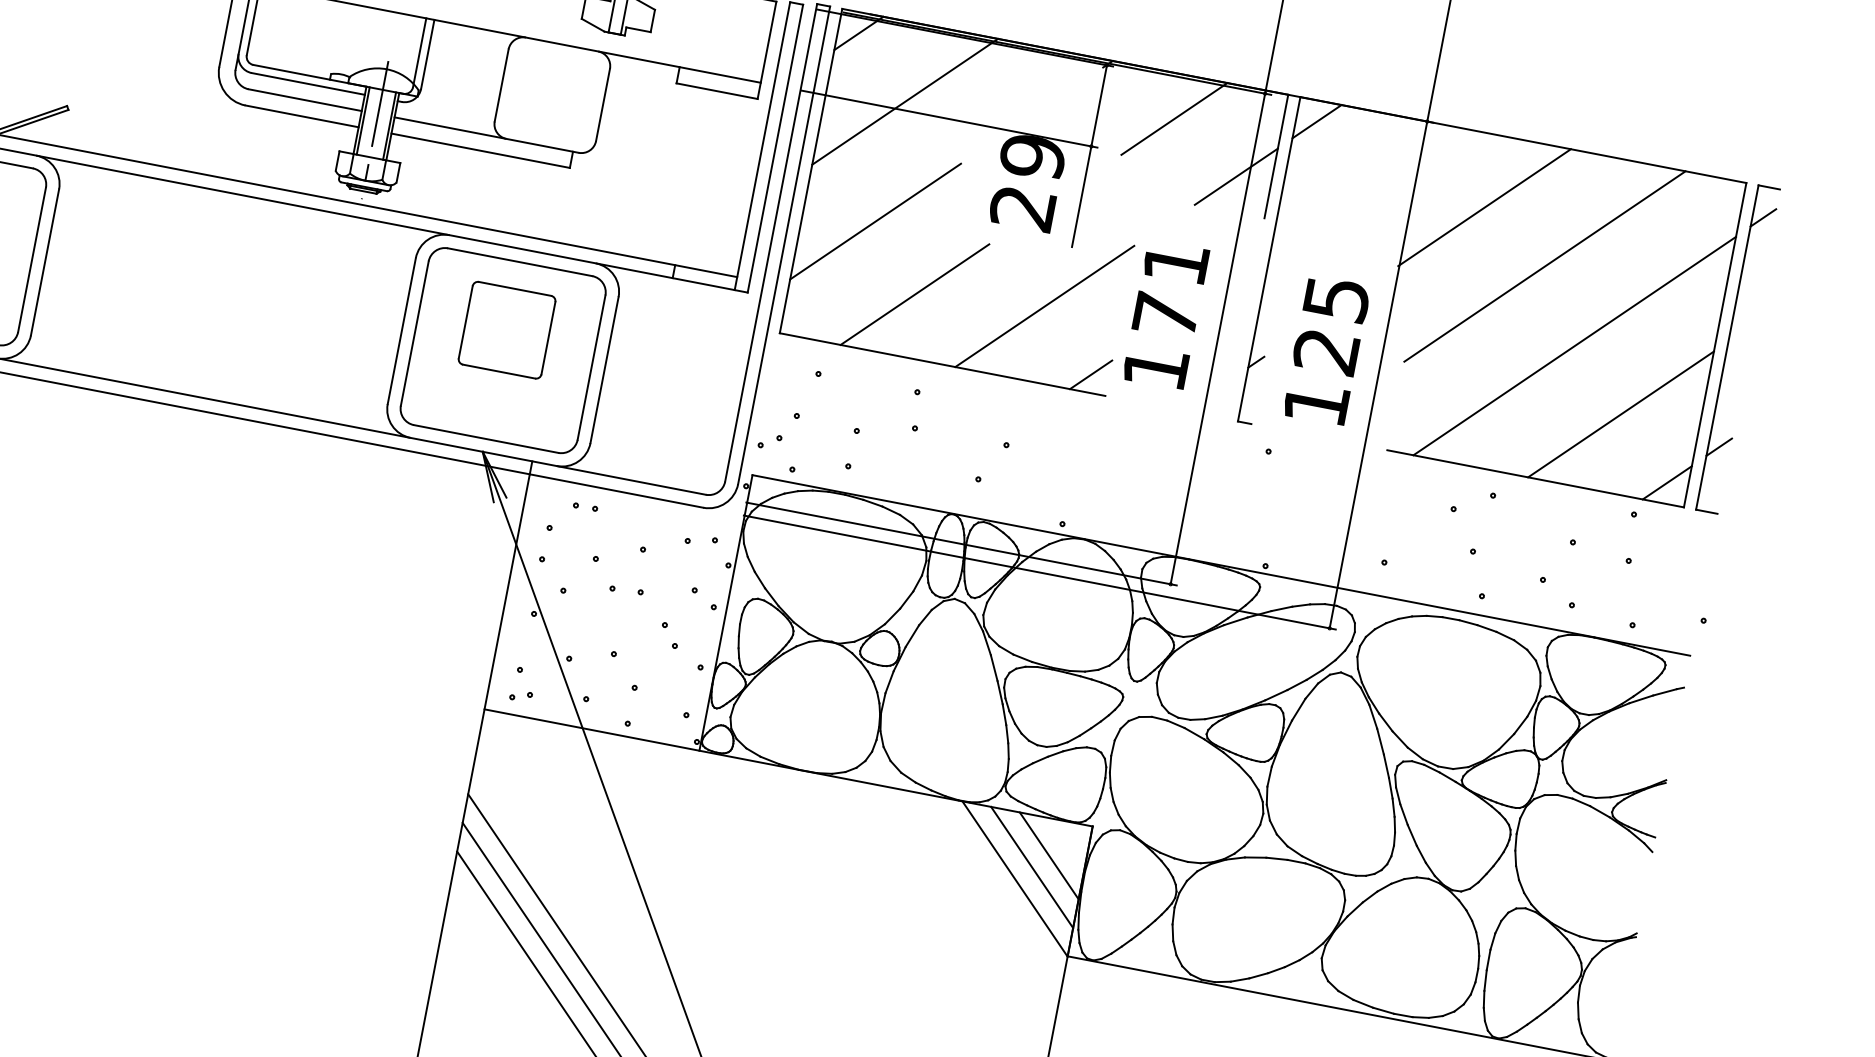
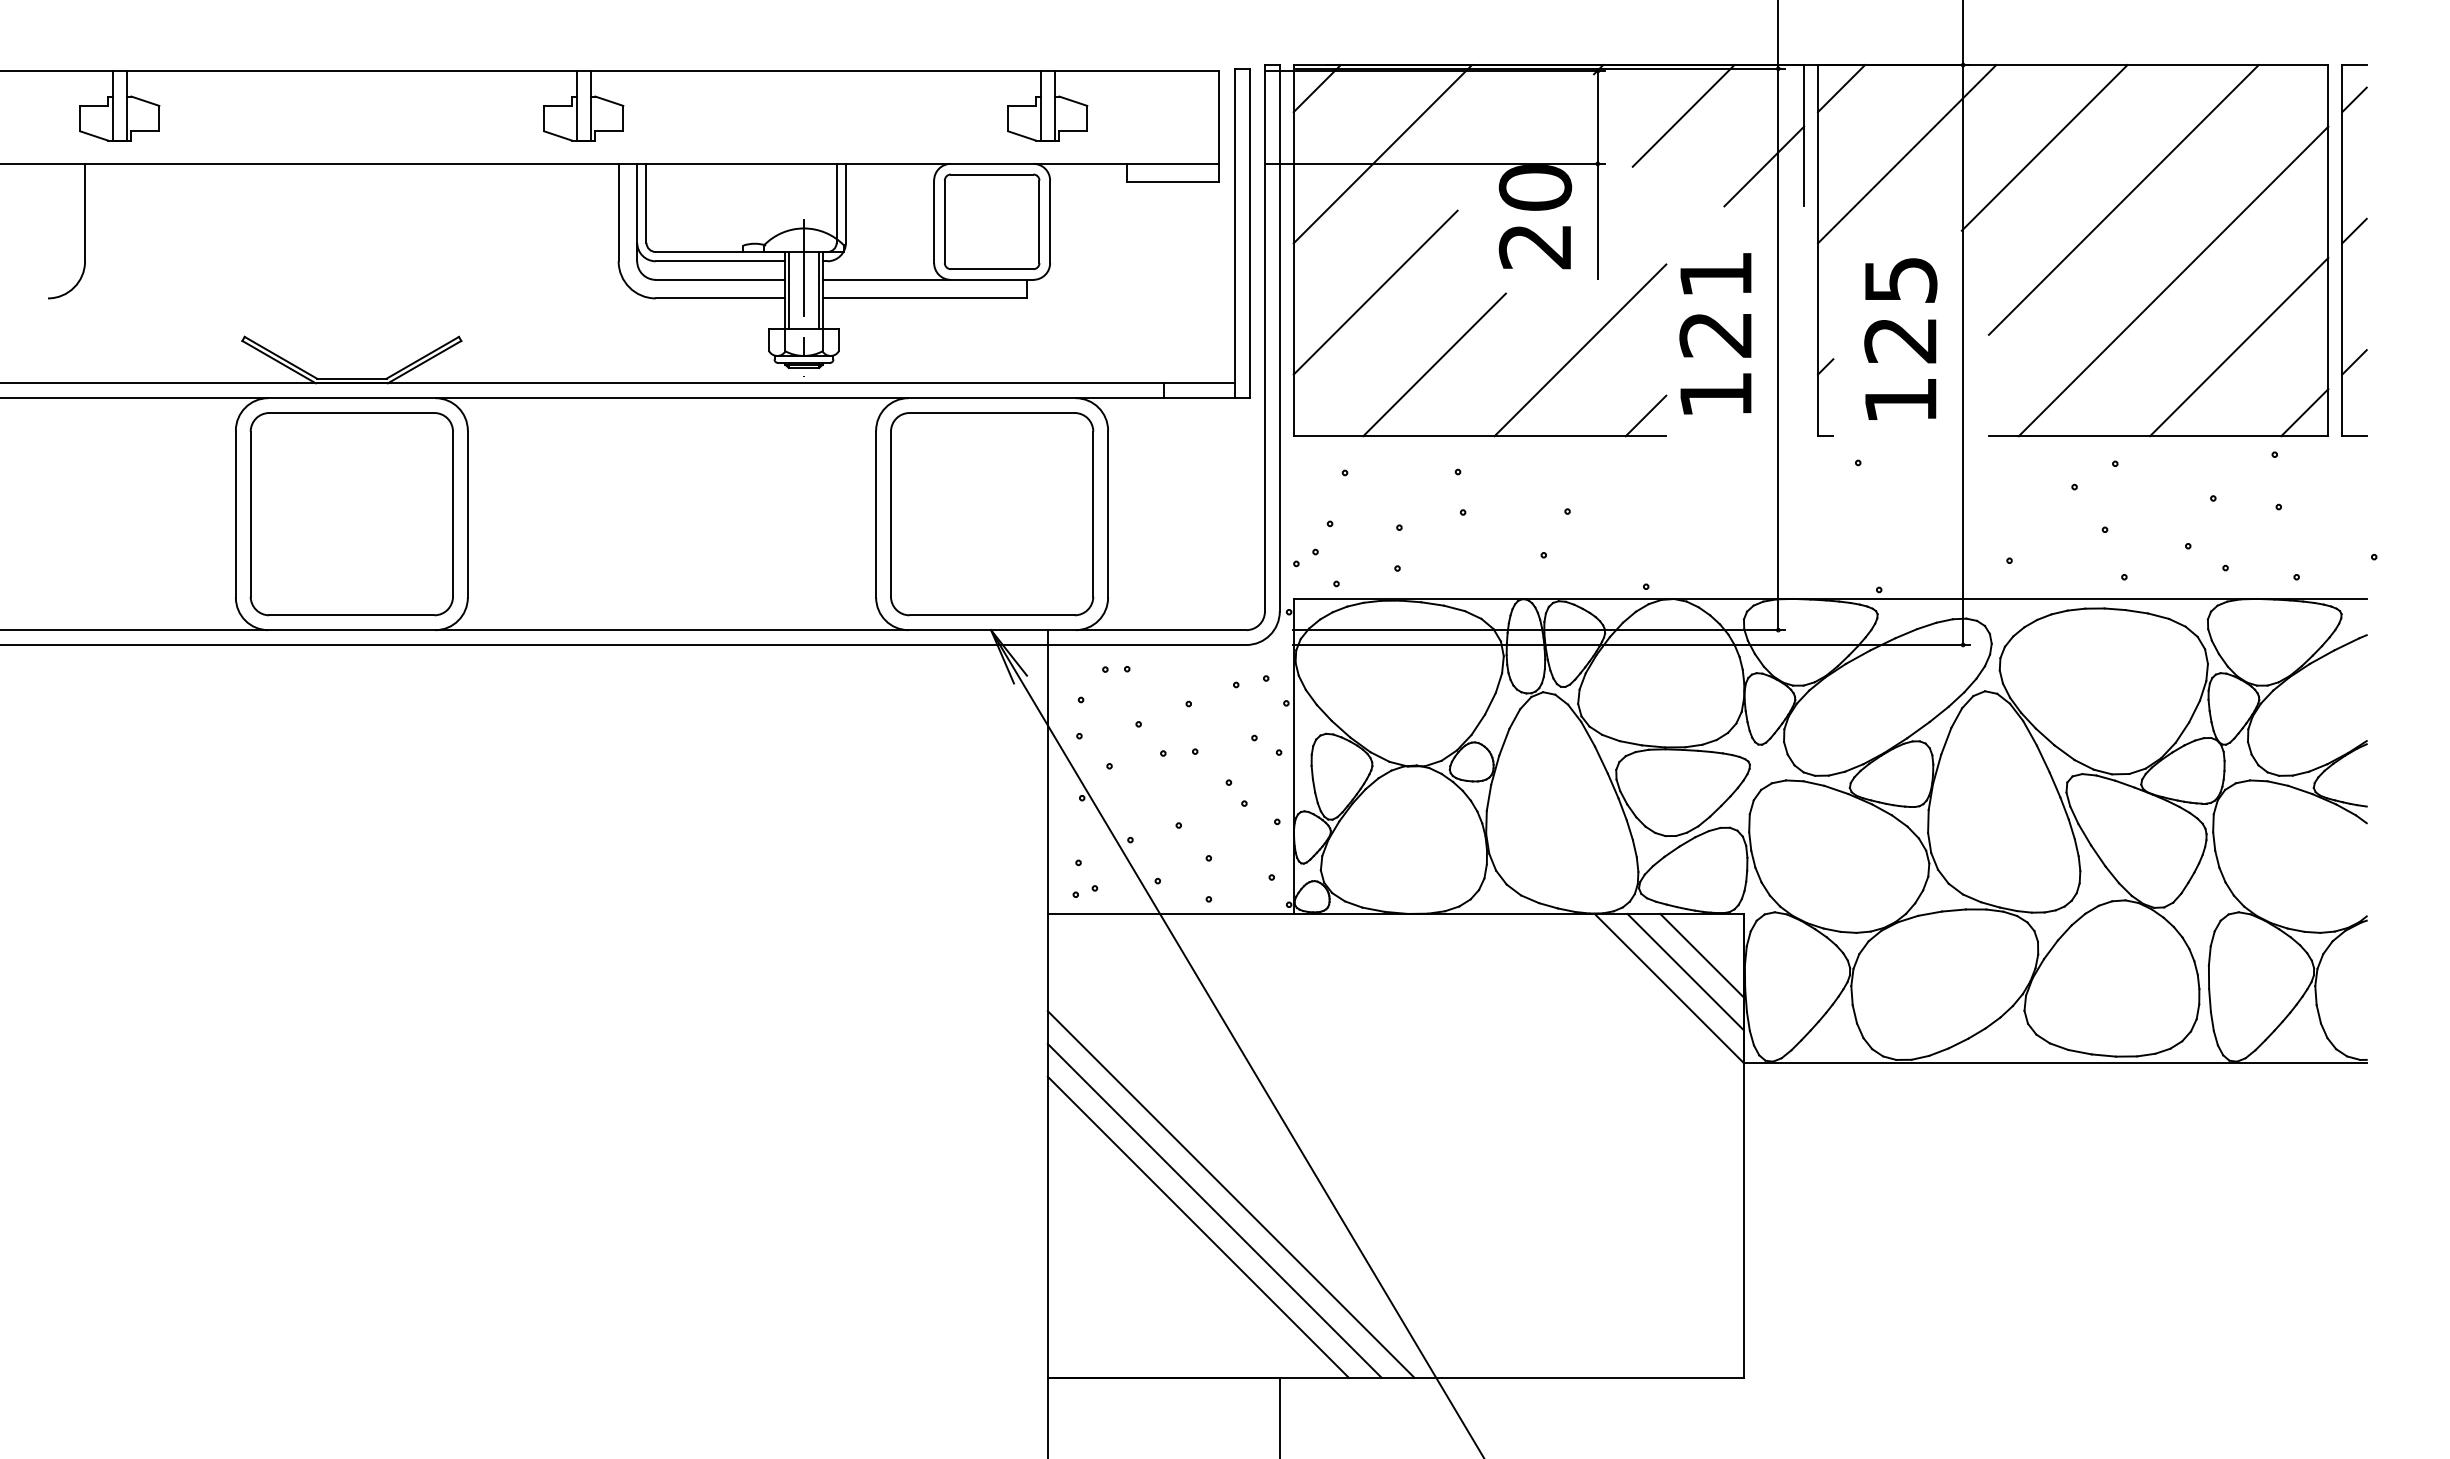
text: (1032, 157) -> (1535, 188), 29 -> 20
line: (1363, 190) -> (1907, 154), added
text: (1165, 315) -> (1715, 334), 171 -> 121
part: (507, 329) -> (992, 221), moved
line: (1741, 331) -> (2354, 230), added

